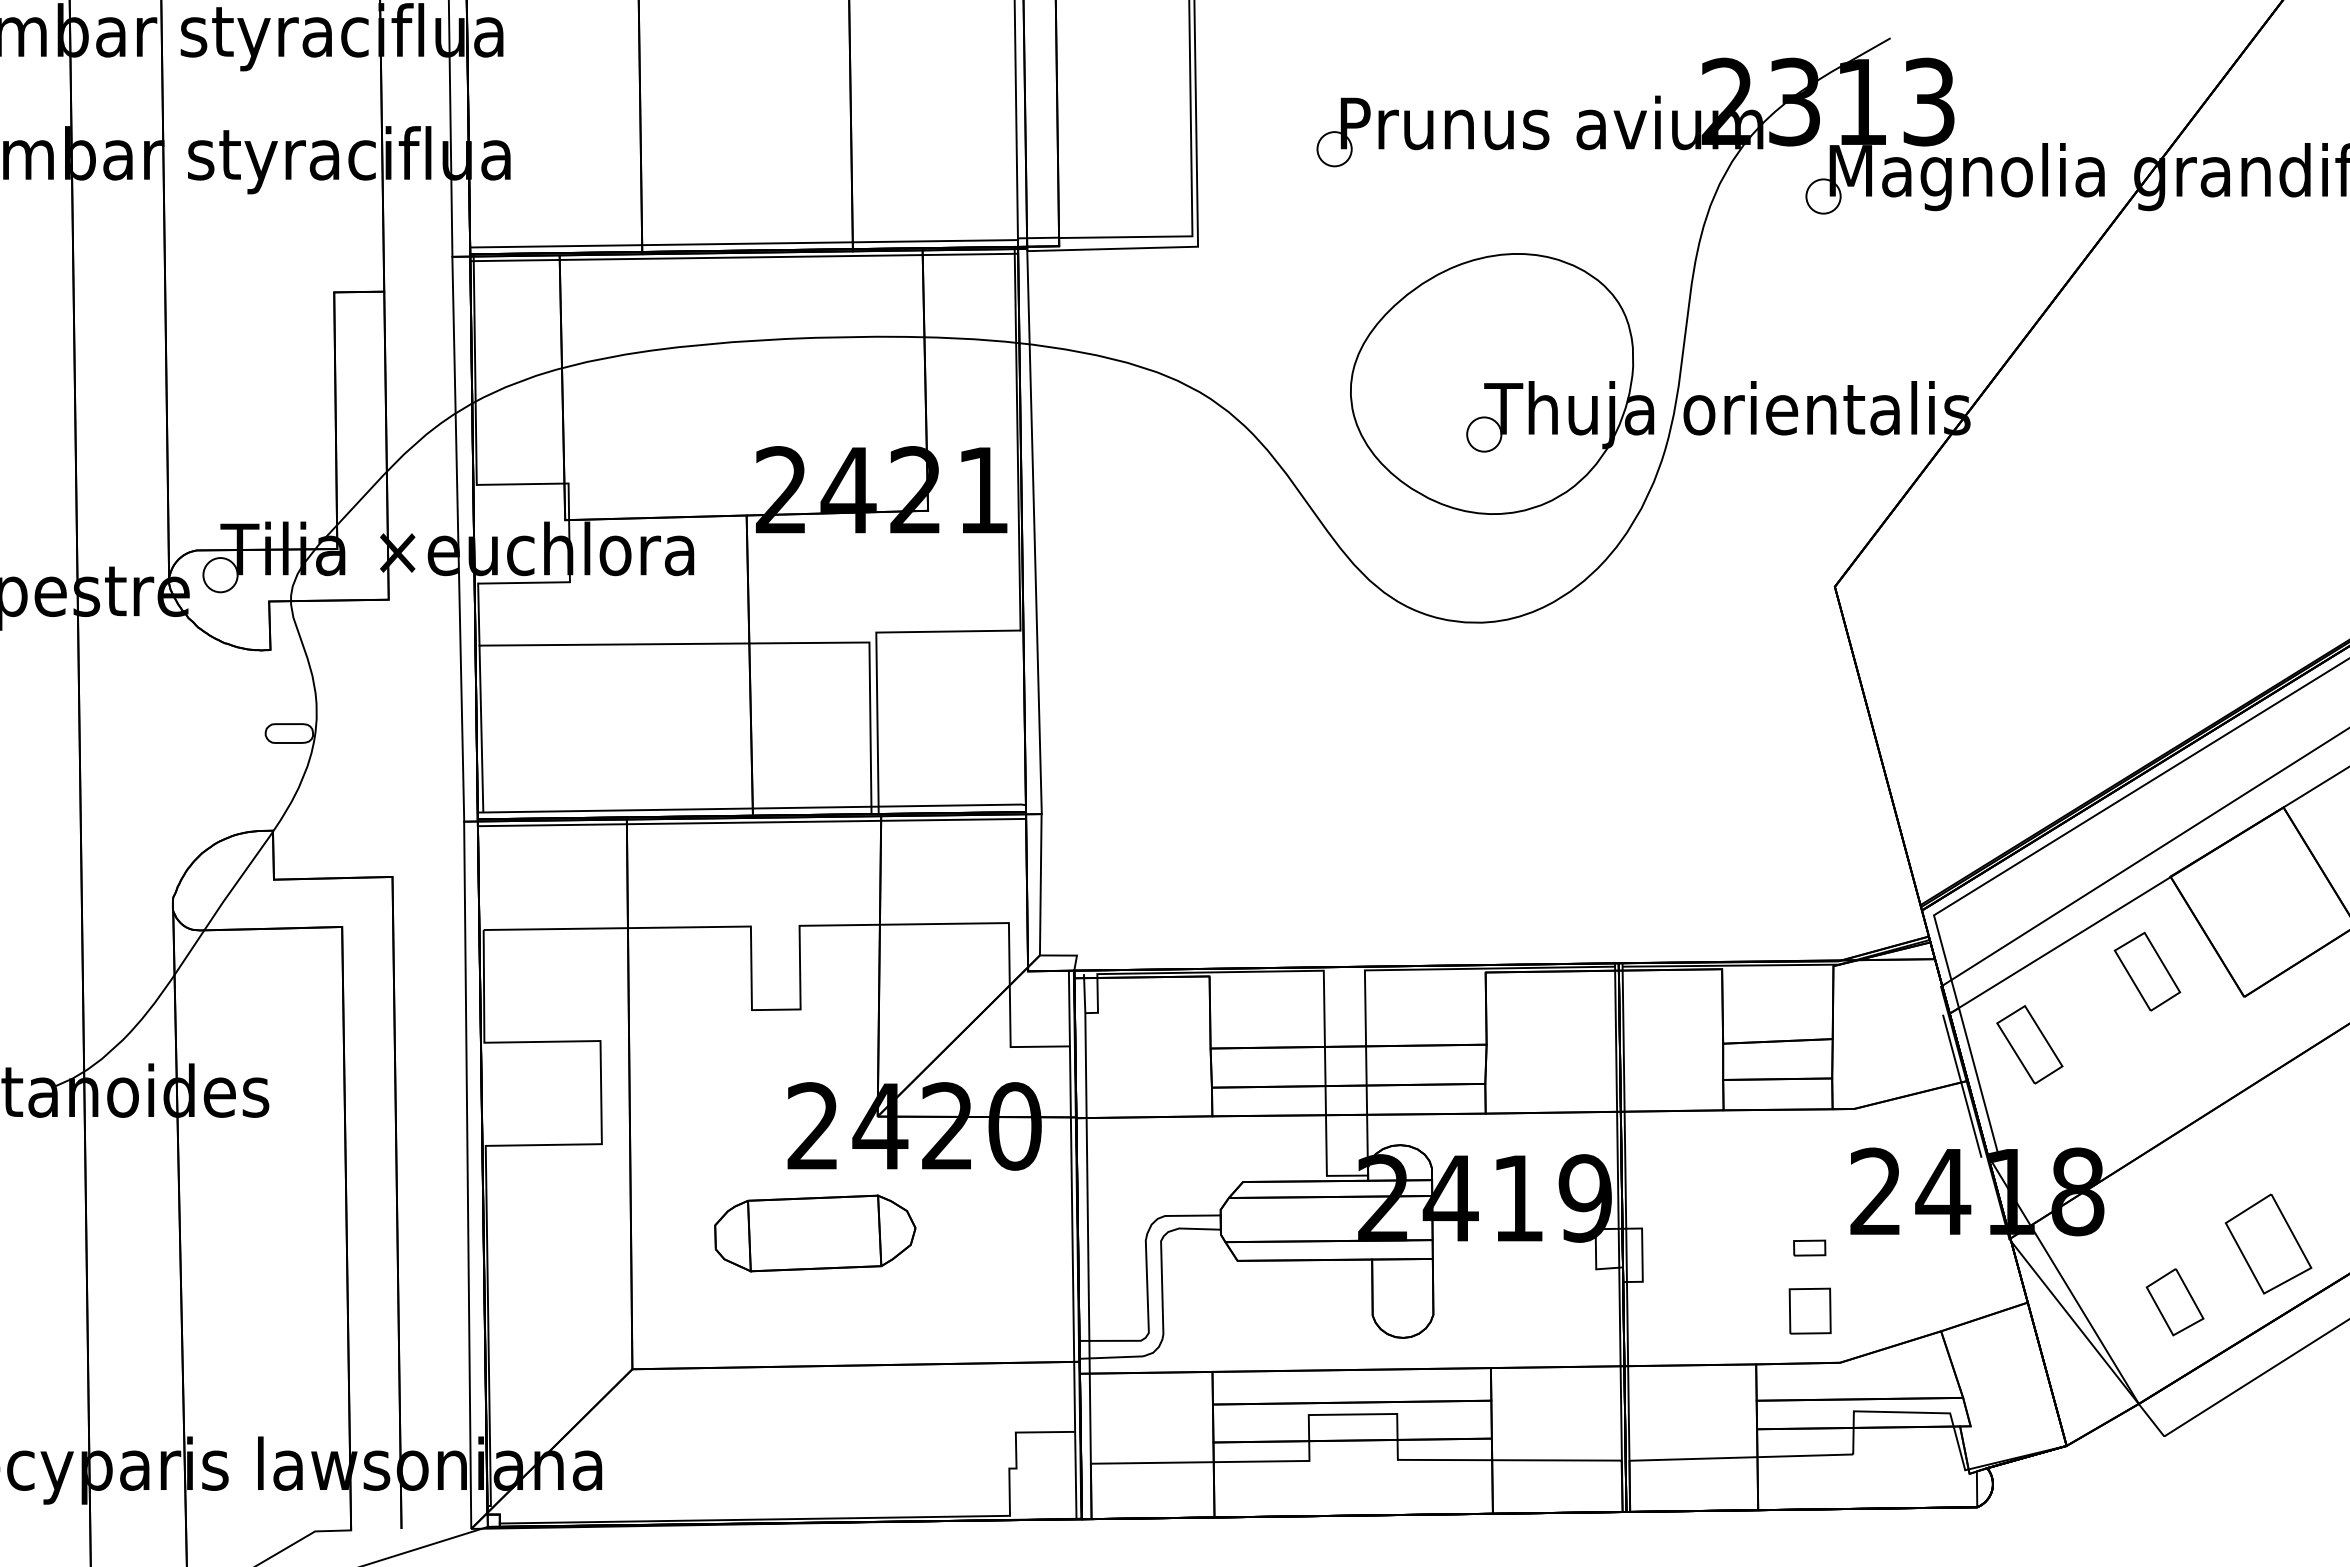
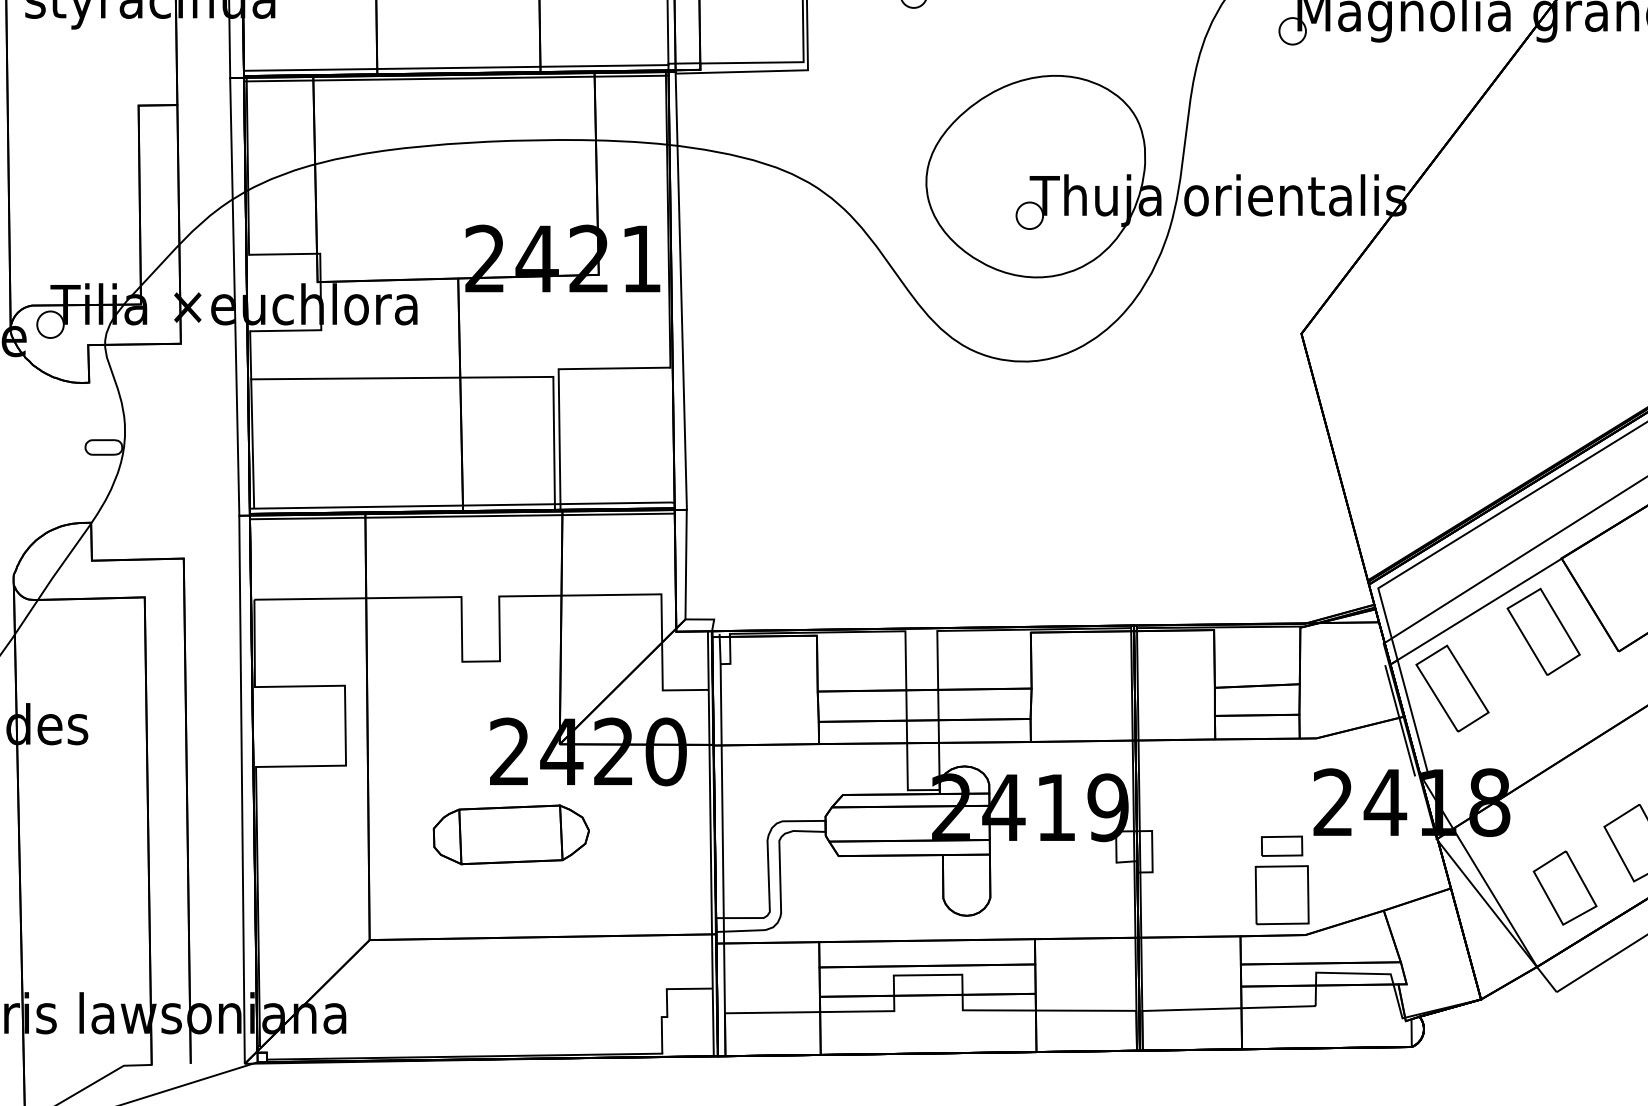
part: (2147, 971) -> (1543, 631), size x1.43
part: (2029, 1044) -> (1452, 688), size x1.43
part: (1809, 1247) -> (1281, 845), size x1.67
part: (2174, 1302) -> (1564, 888), size x1.43
part: (1810, 1310) -> (1282, 894), size x1.67

